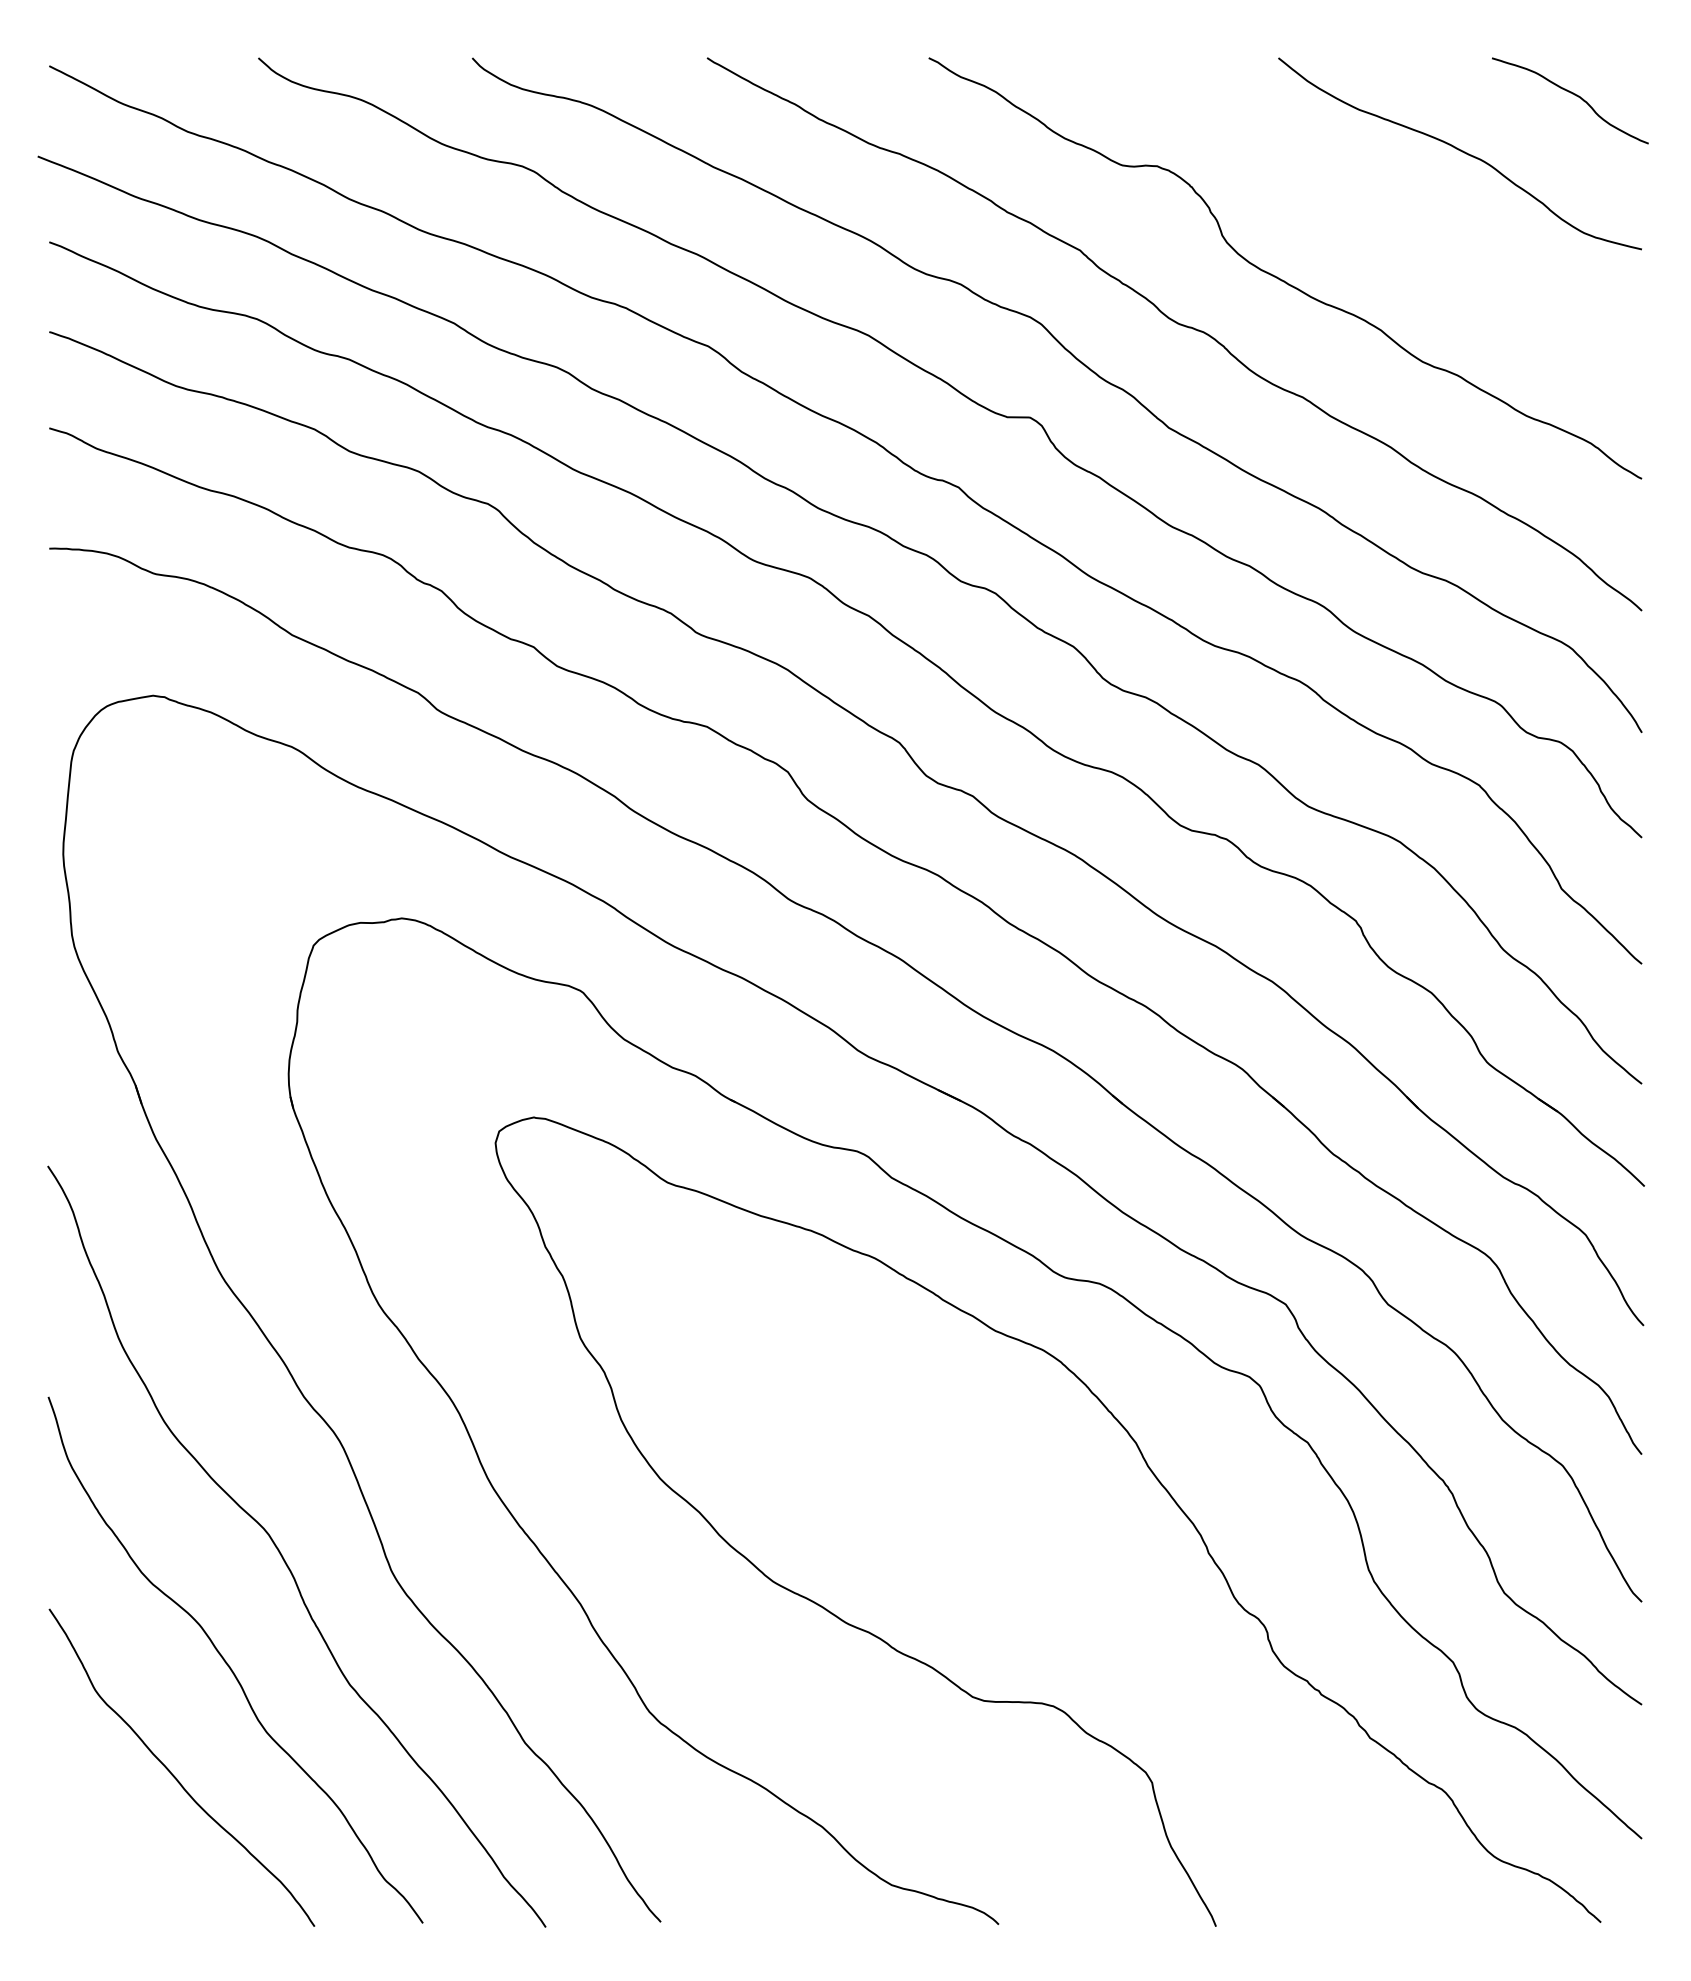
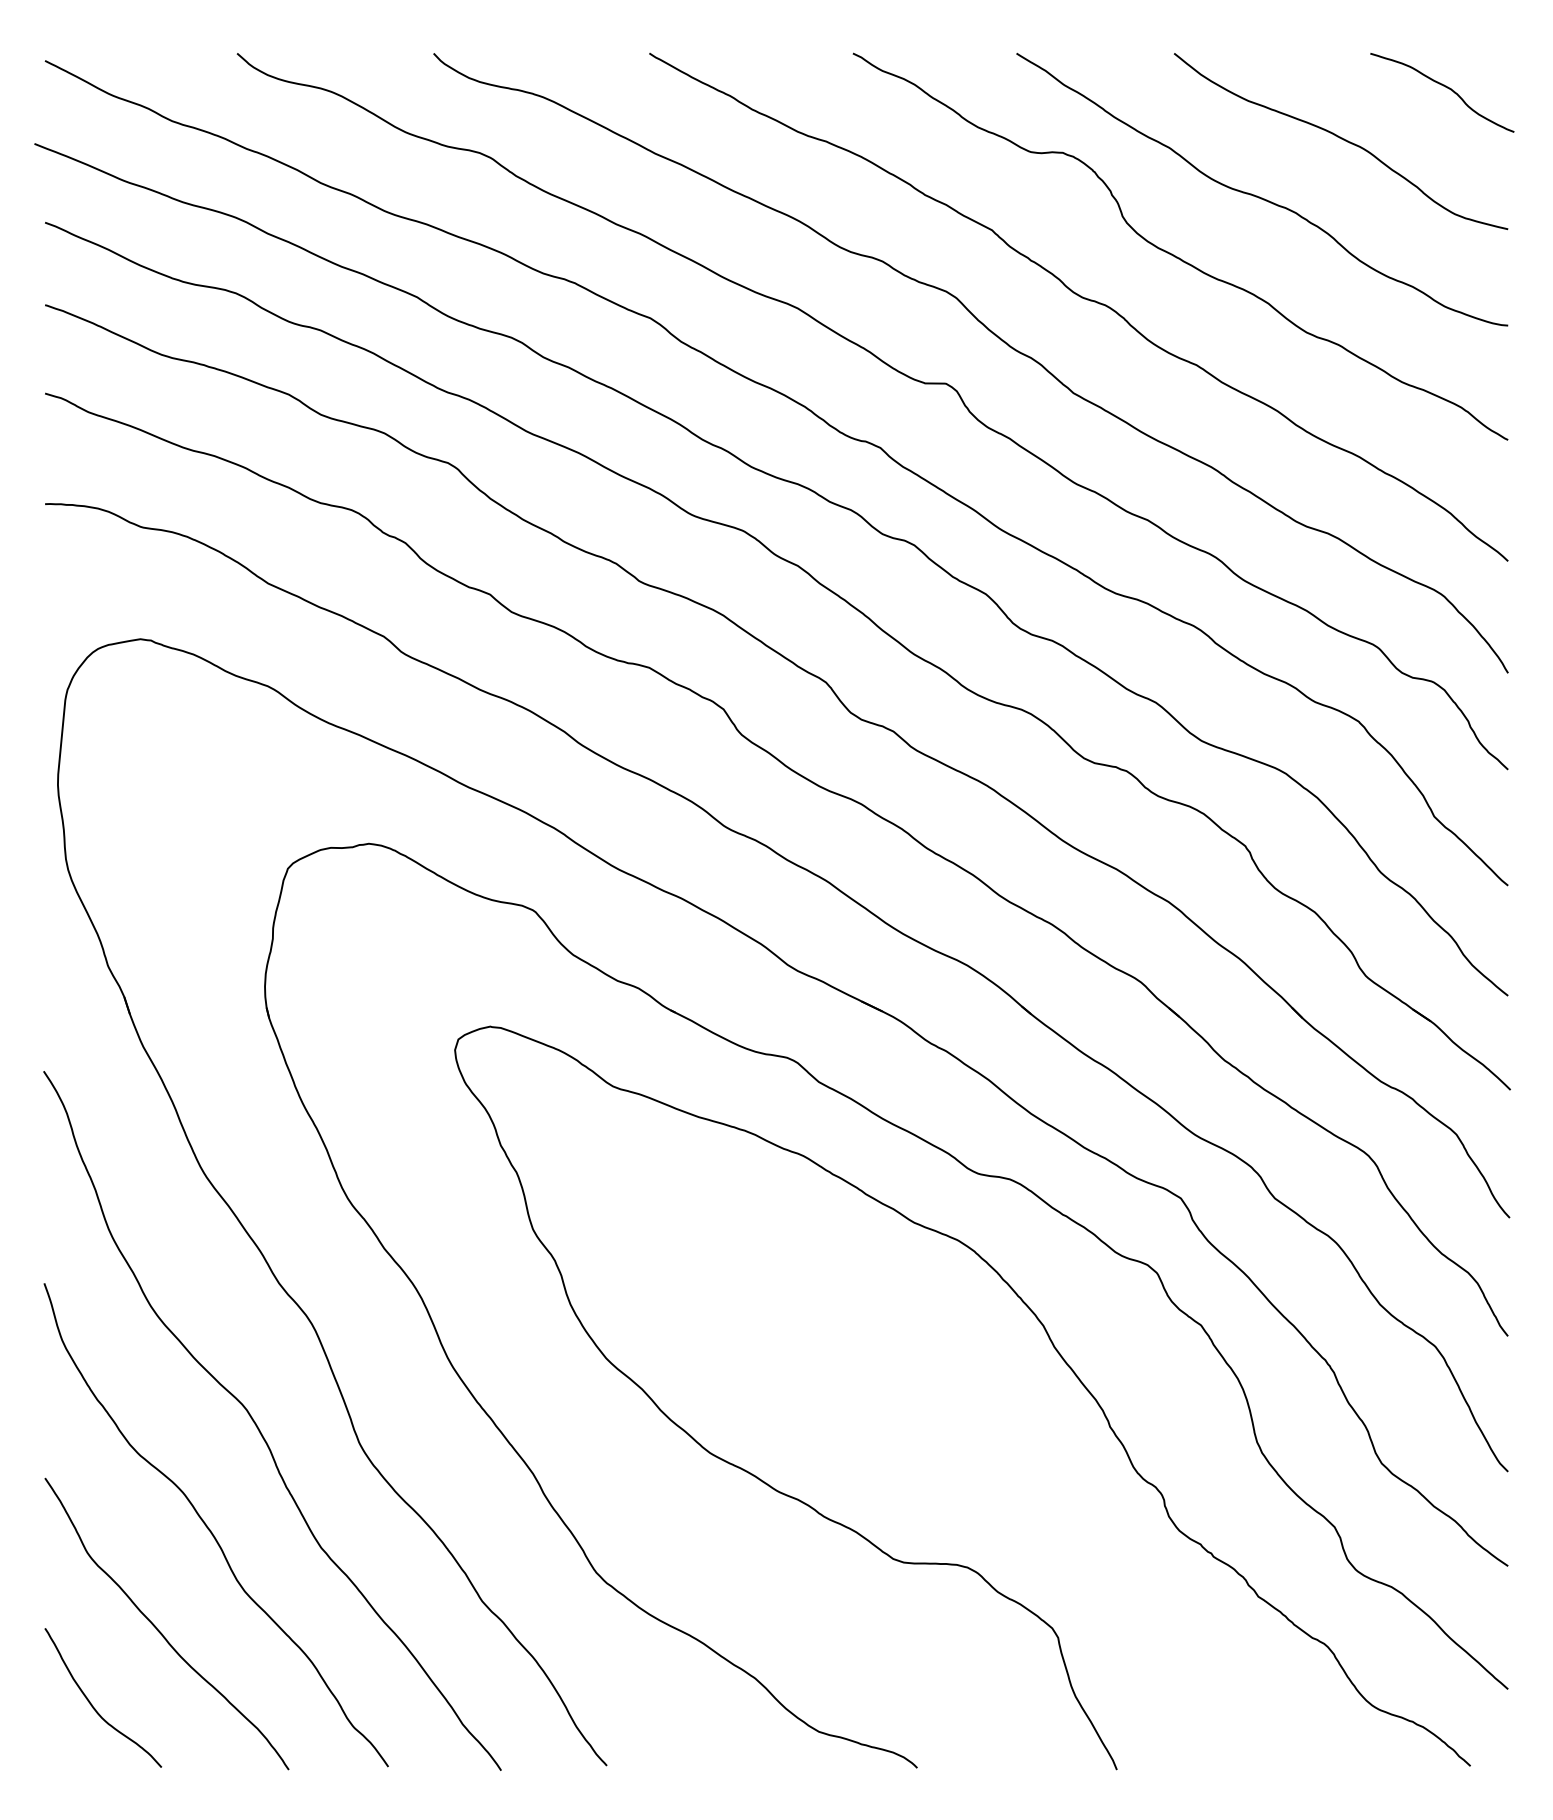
curve: (1370, 213) -> (1258, 196), added
curve: (101, 1856) -> (93, 1705), added

